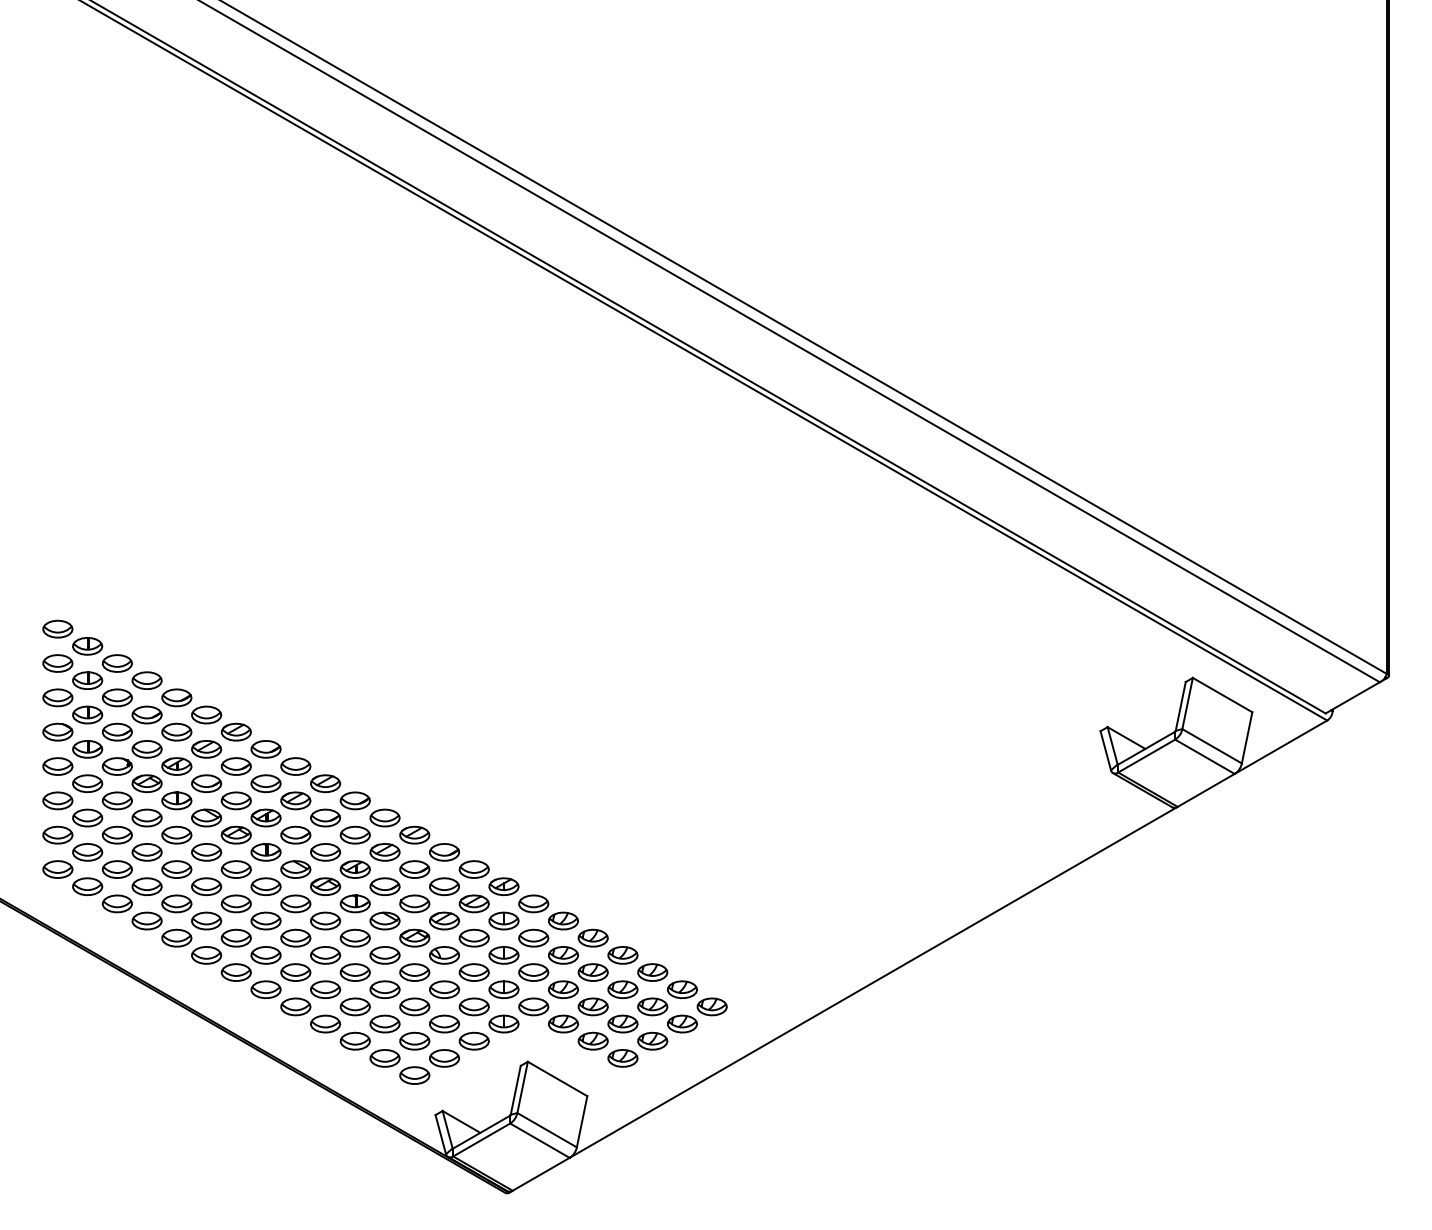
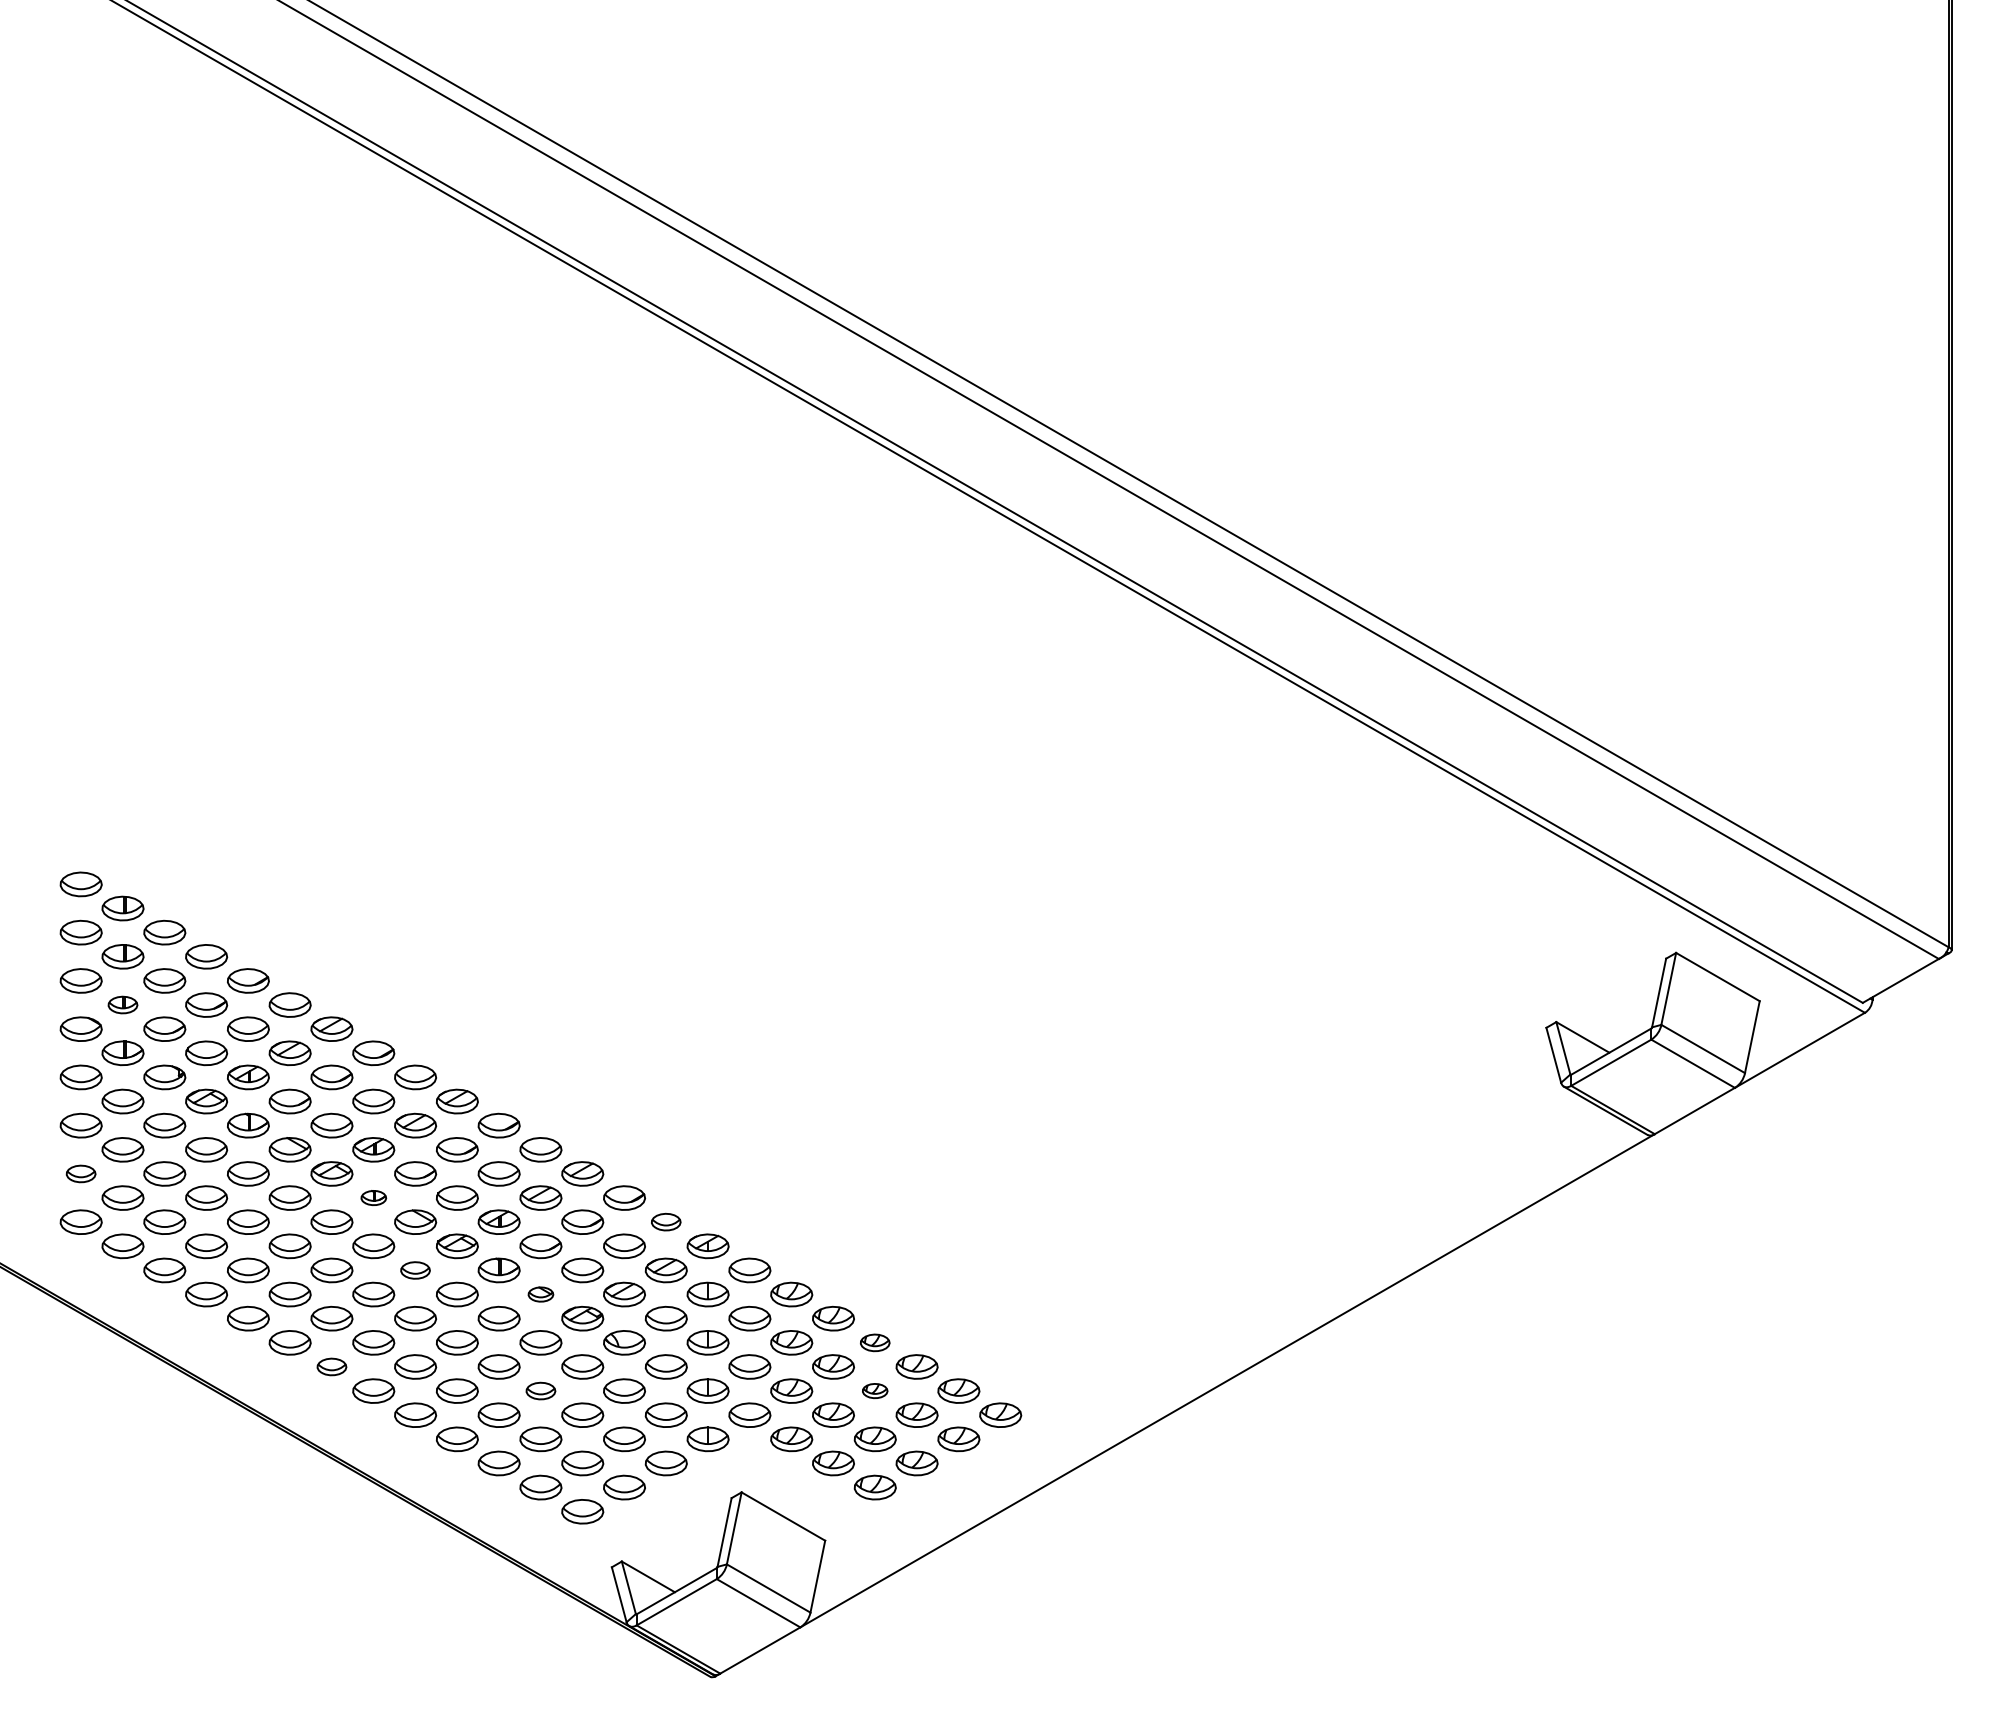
part: (87, 714) -> (122, 1004), size x0.7
part: (57, 834) -> (80, 1173), size x0.7
part: (265, 851) -> (373, 1197), size x0.6
part: (473, 869) -> (665, 1221), size x0.7
part: (295, 903) -> (415, 1270), size x0.7
part: (384, 920) -> (540, 1294), size x0.6
part: (622, 955) -> (874, 1342), size x0.7
part: (236, 972) -> (331, 1366), size x0.7
part: (384, 989) -> (540, 1390), size x0.7
part: (622, 989) -> (874, 1390), size x0.6

